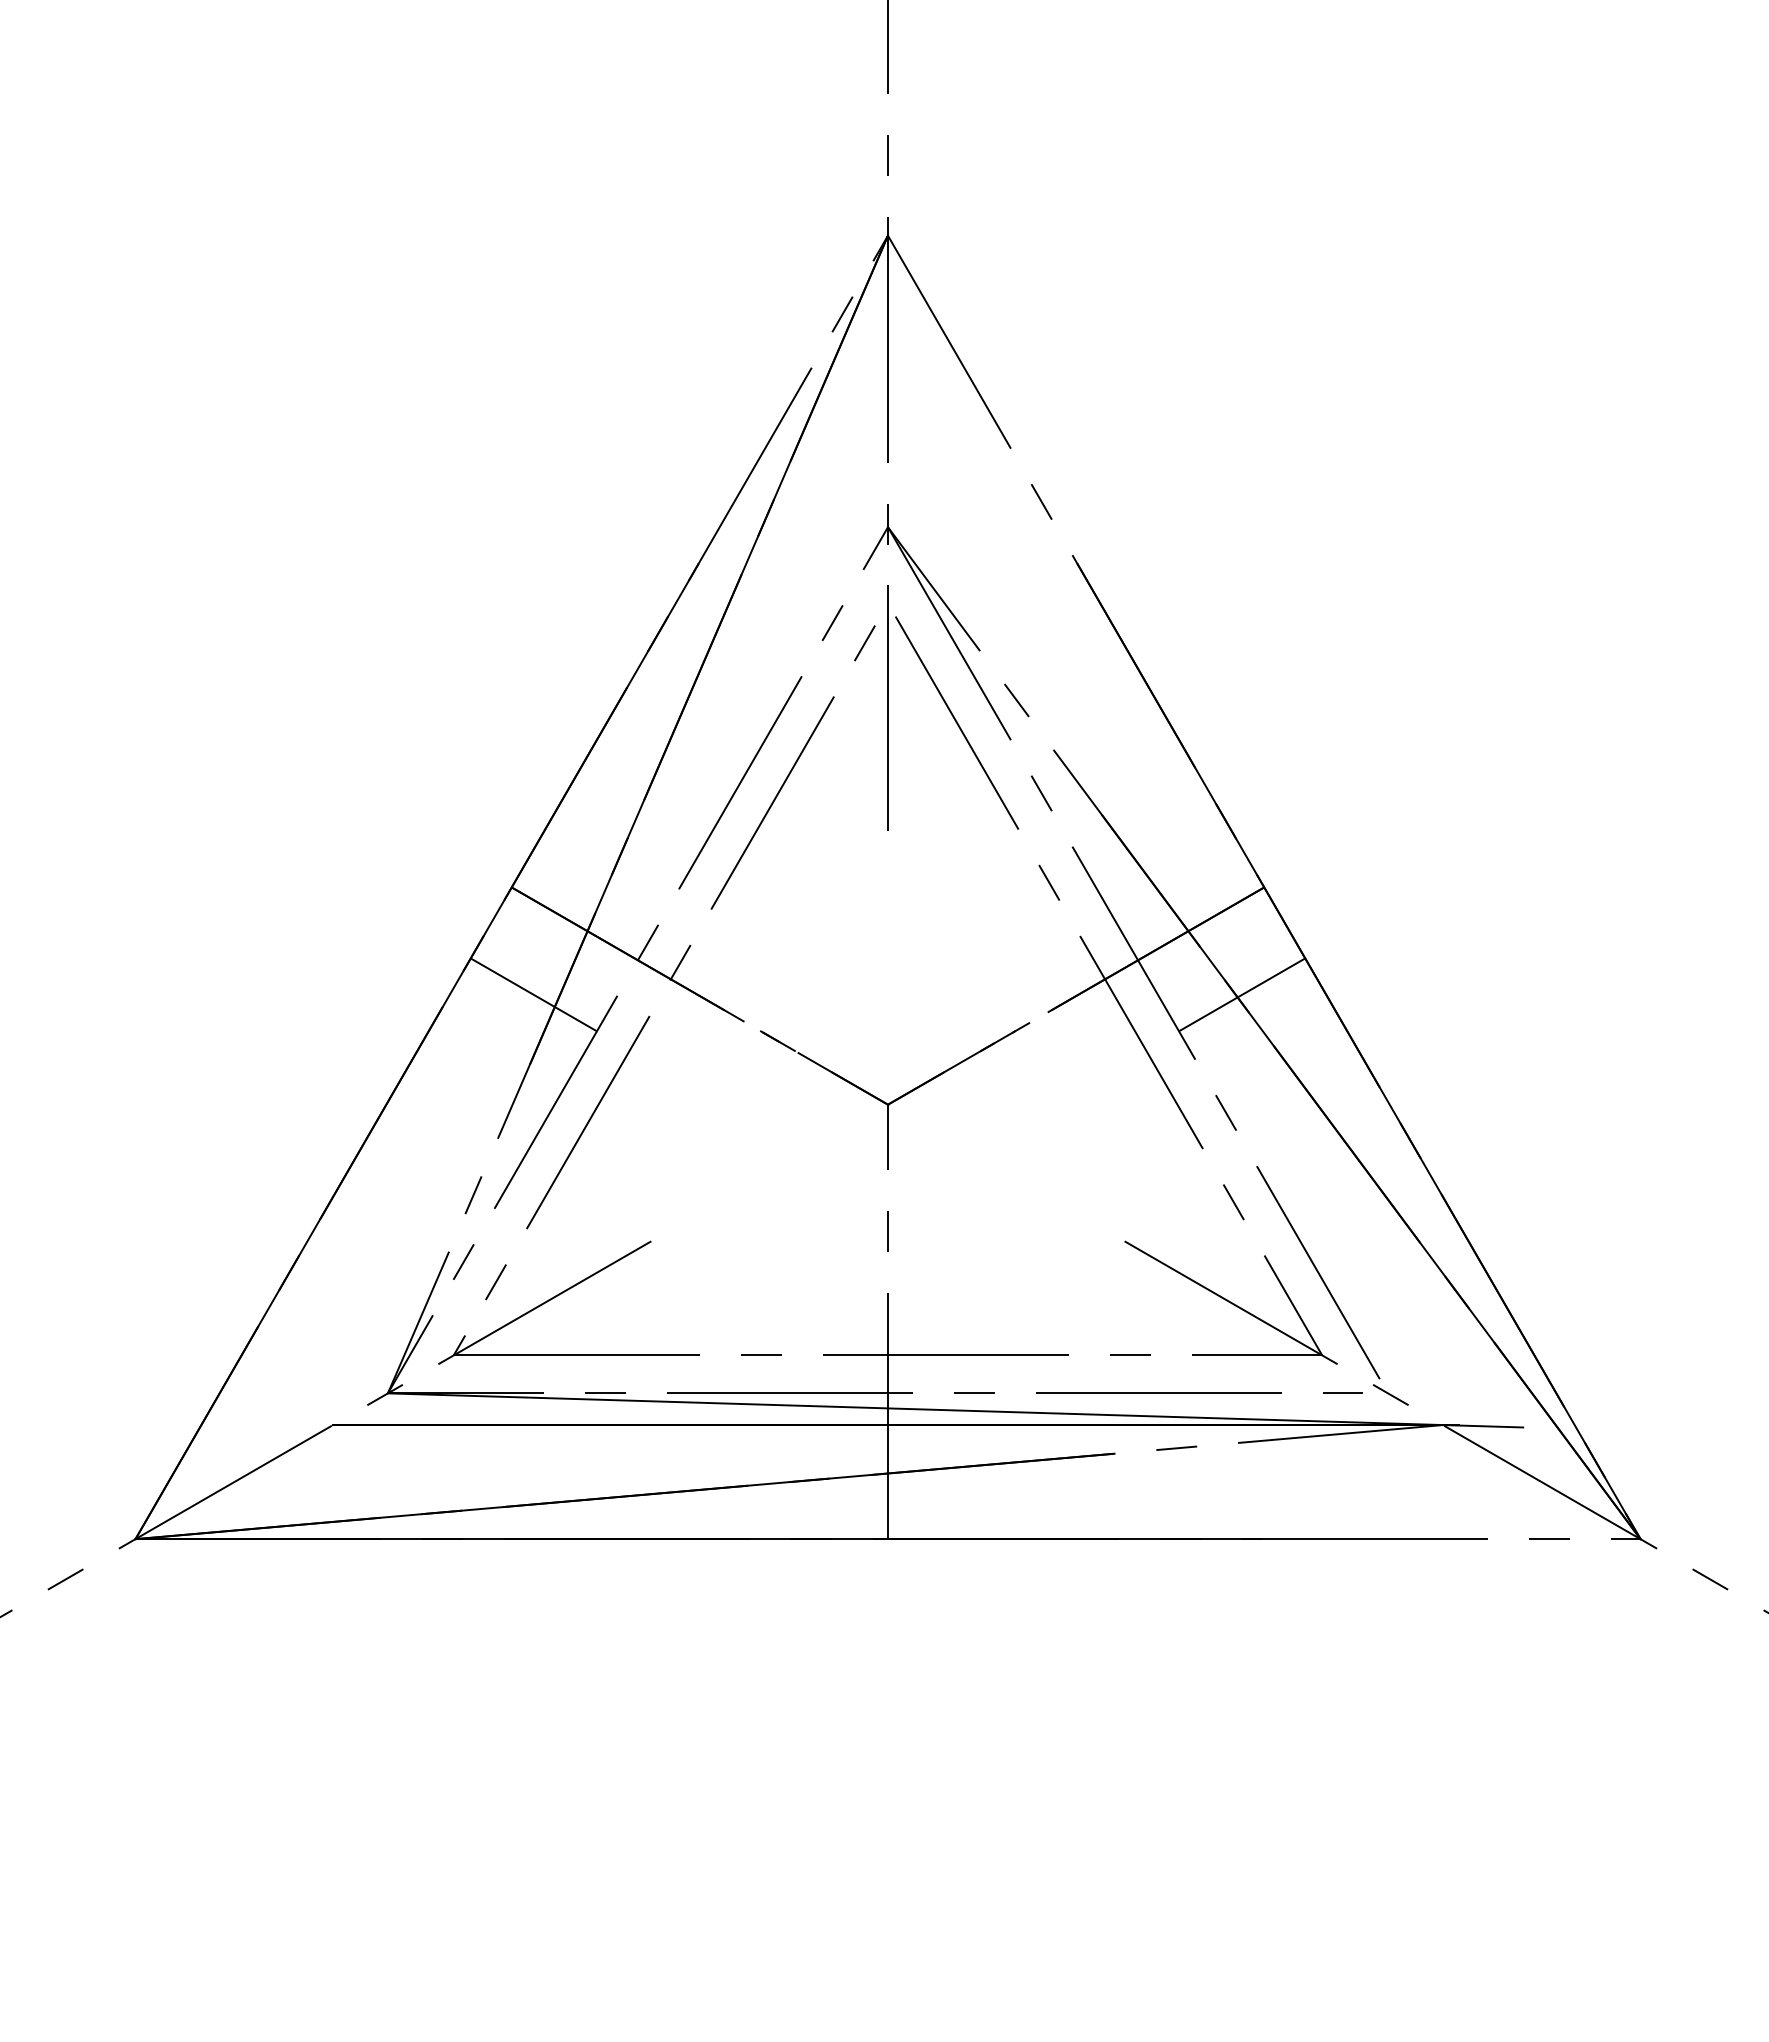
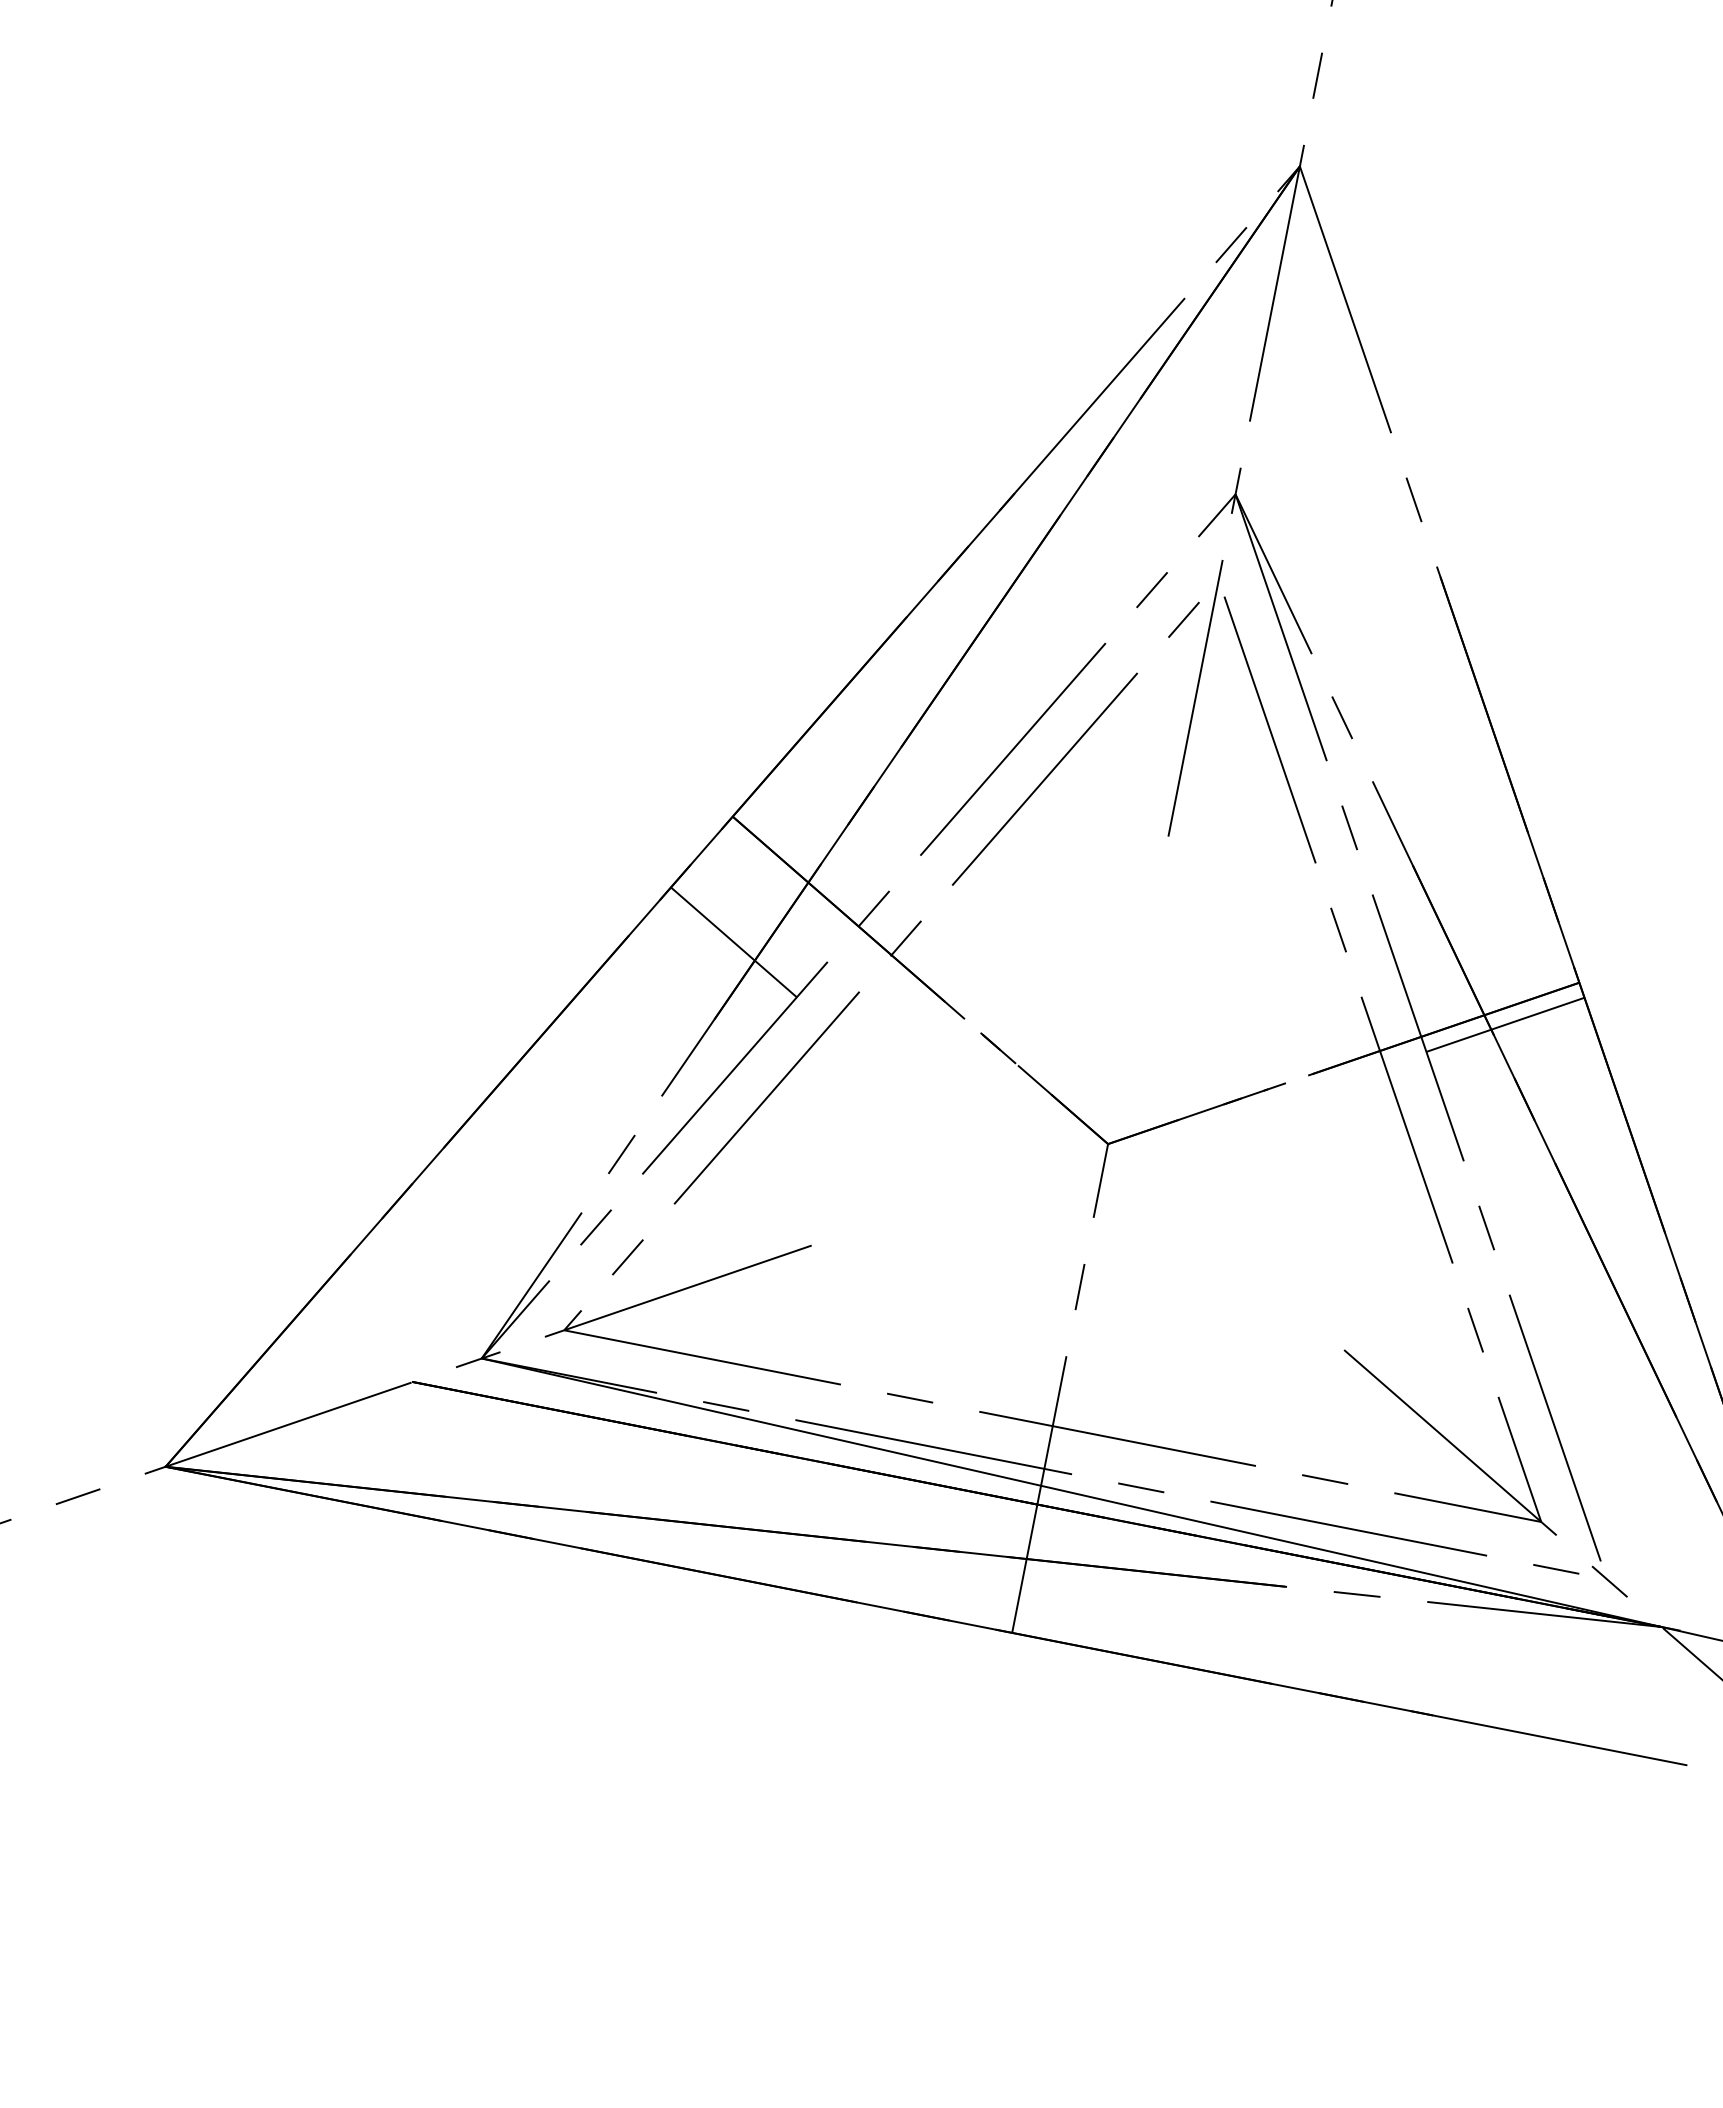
line: (1242, 994) -> (1506, 1024), moved

